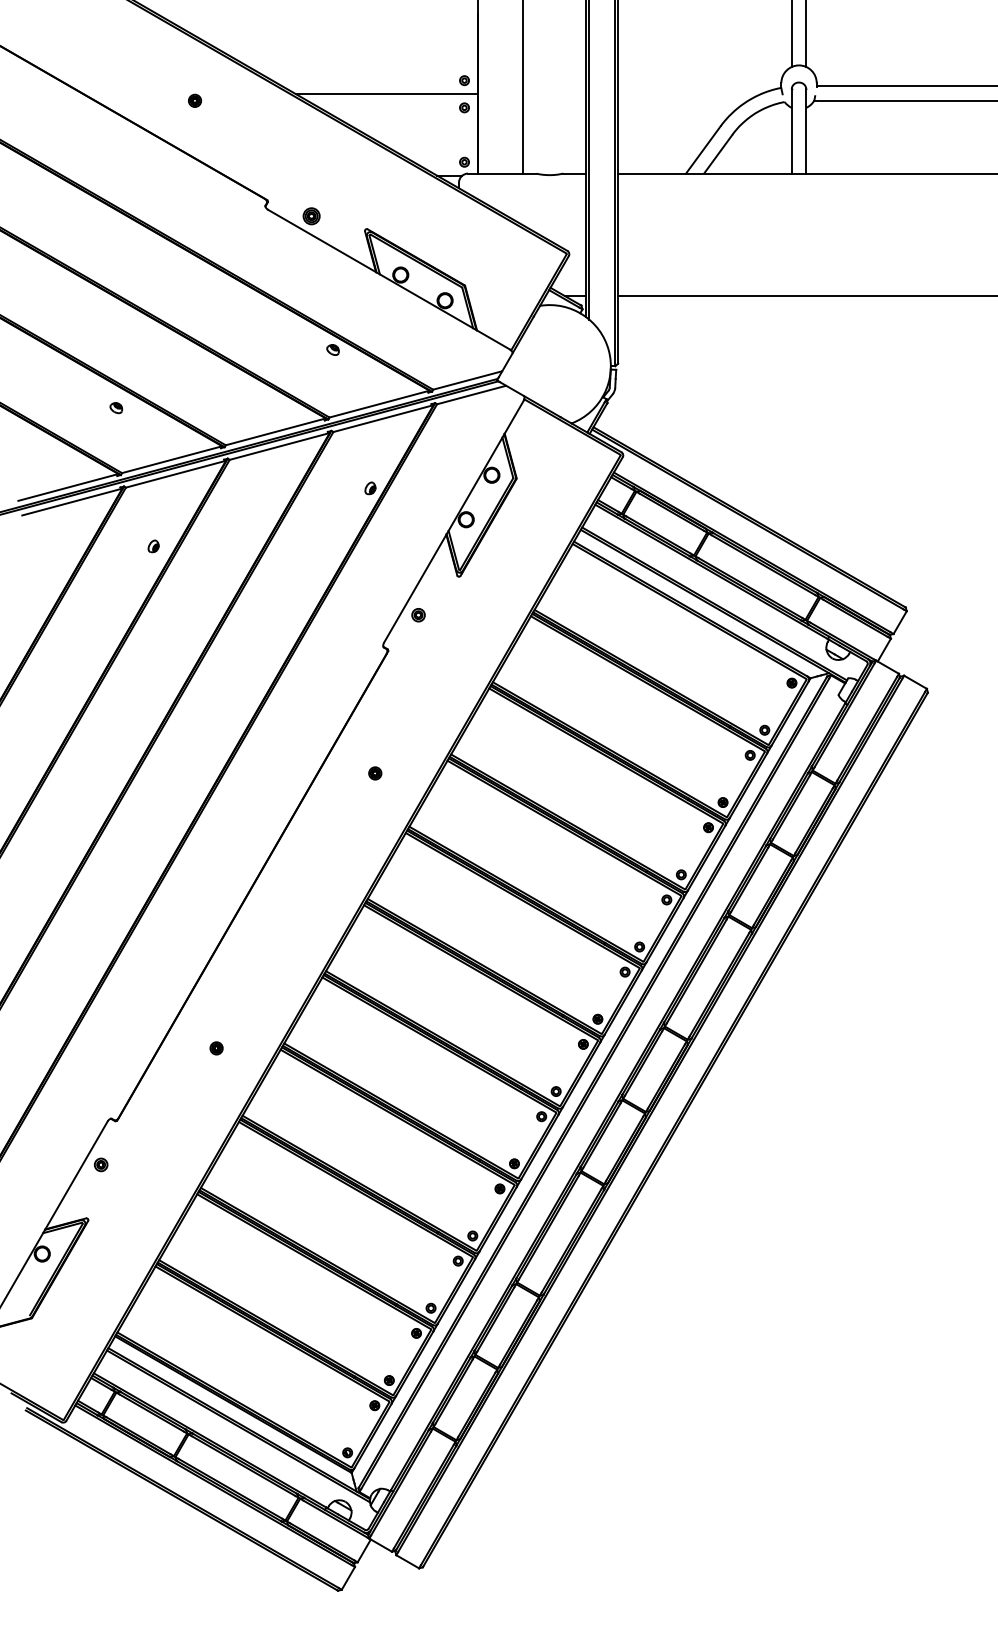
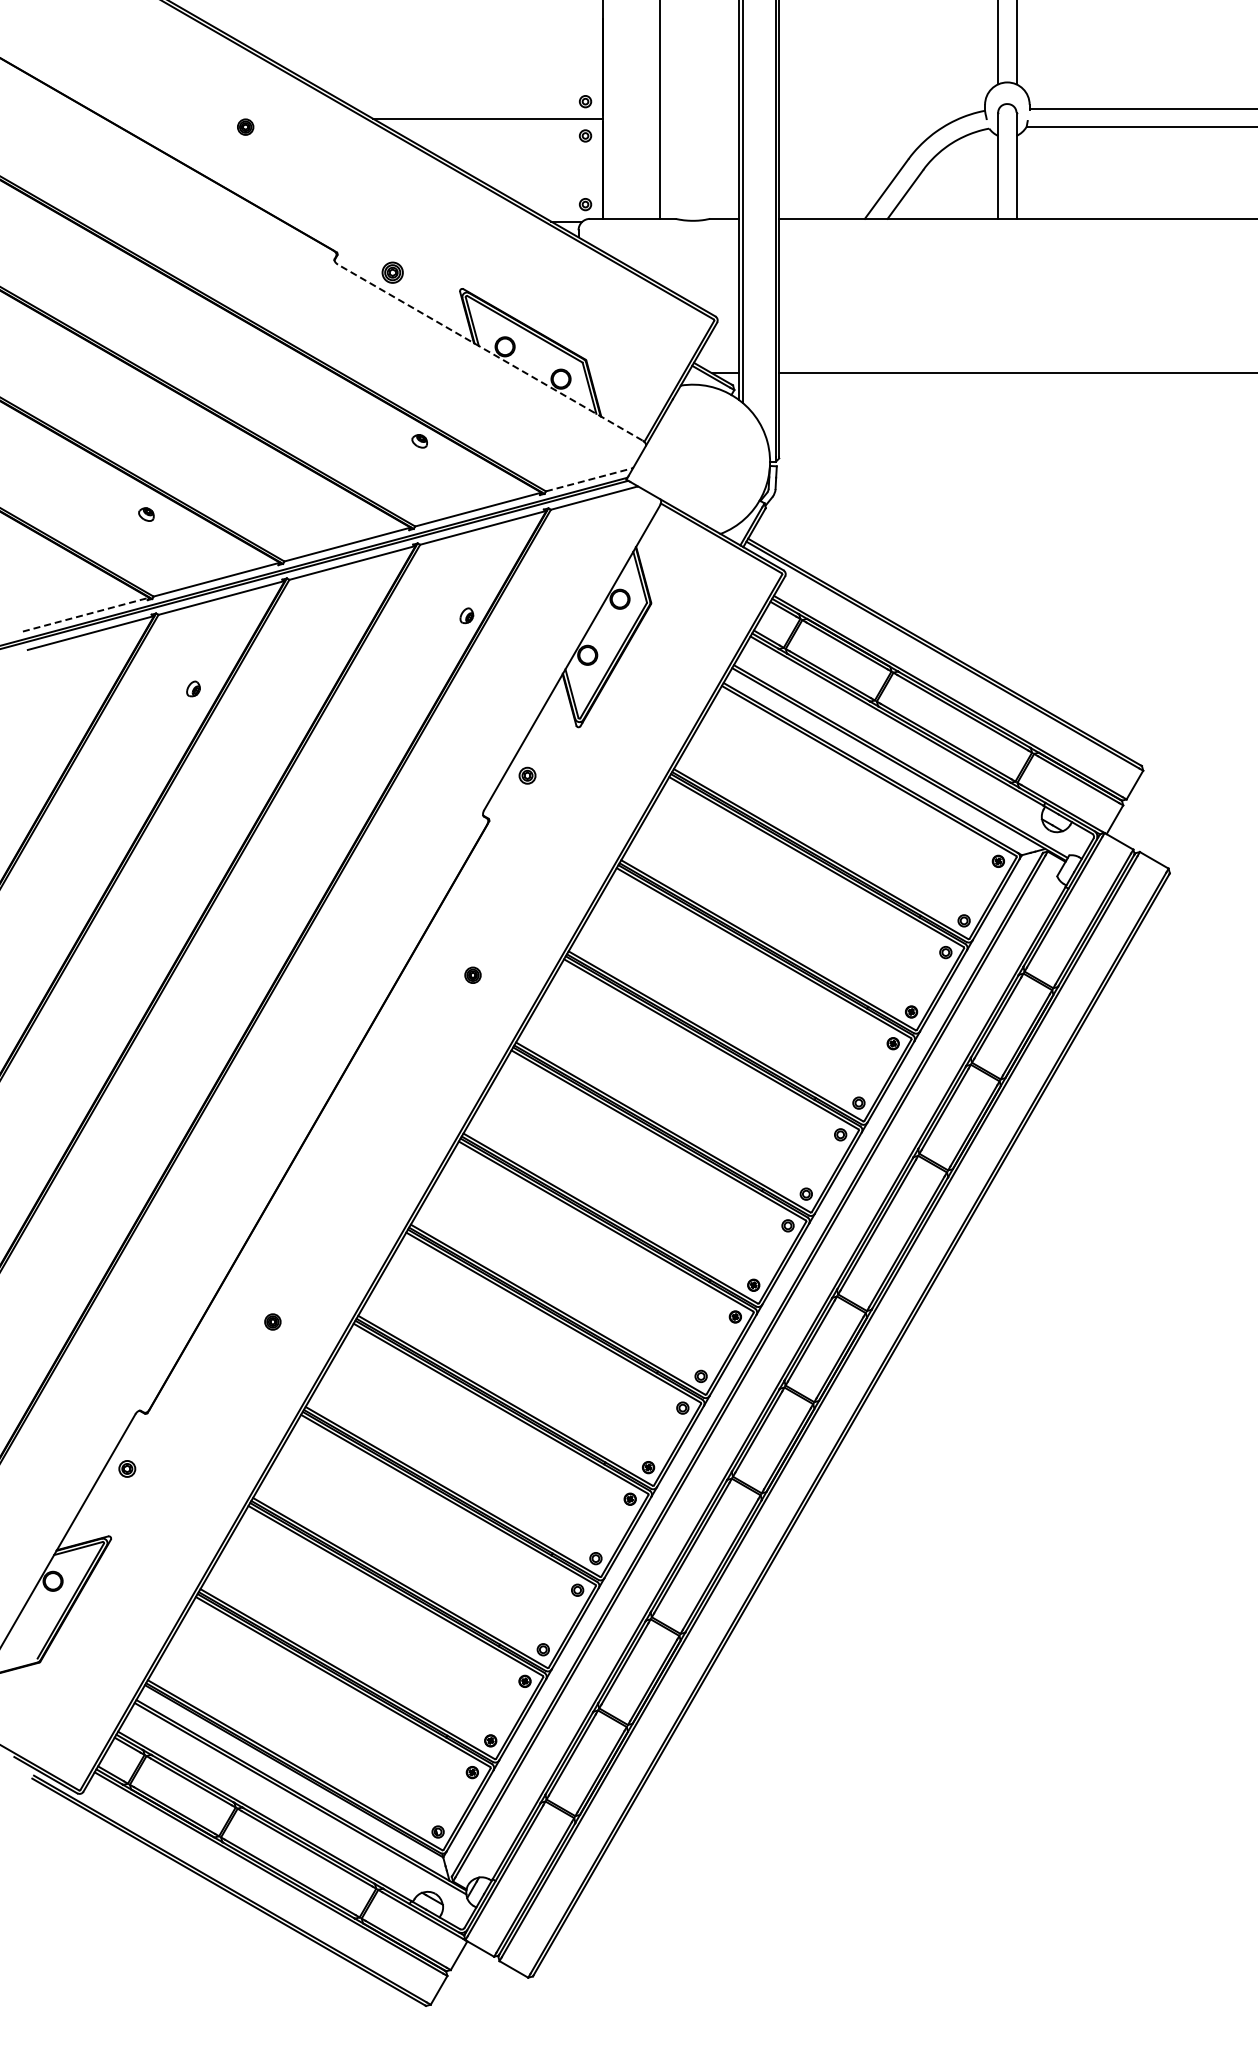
line: (389, 279) -> (490, 352), solid -> dashed
line: (467, 380) -> (589, 479), solid -> dashed
line: (68, 487) -> (86, 614), solid -> dashed

